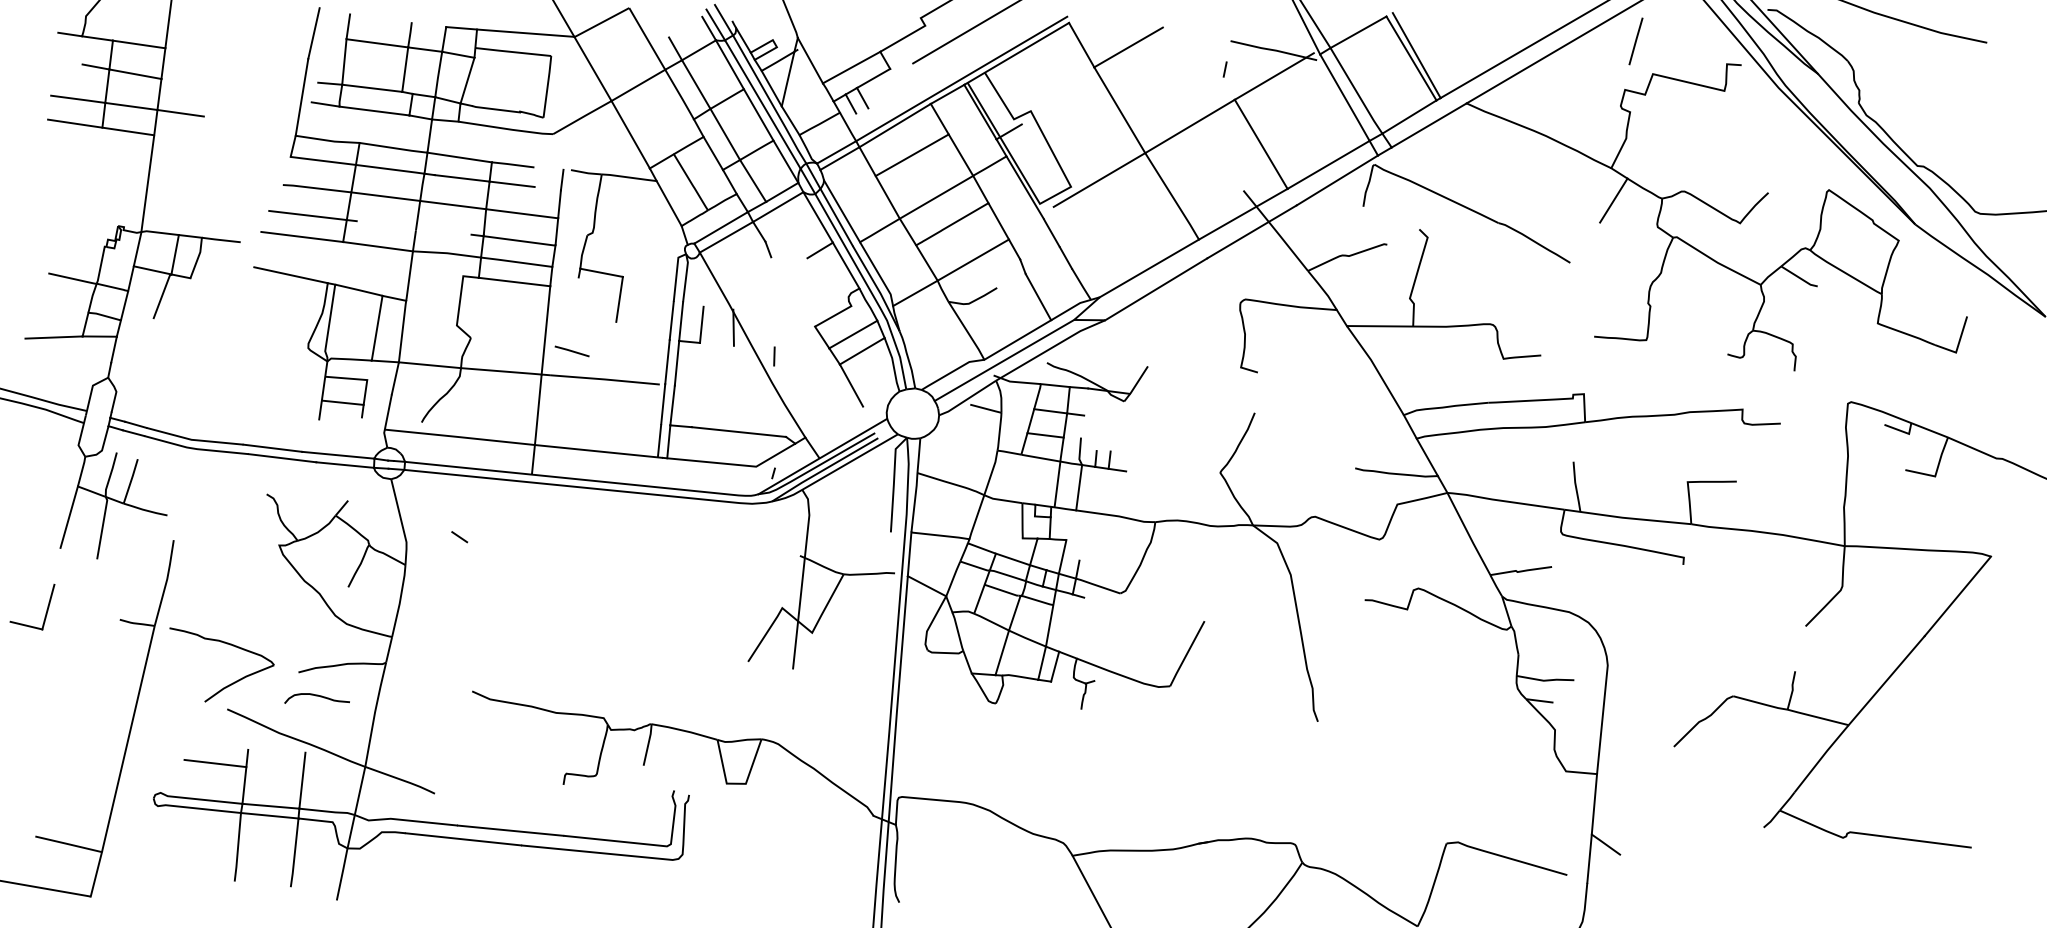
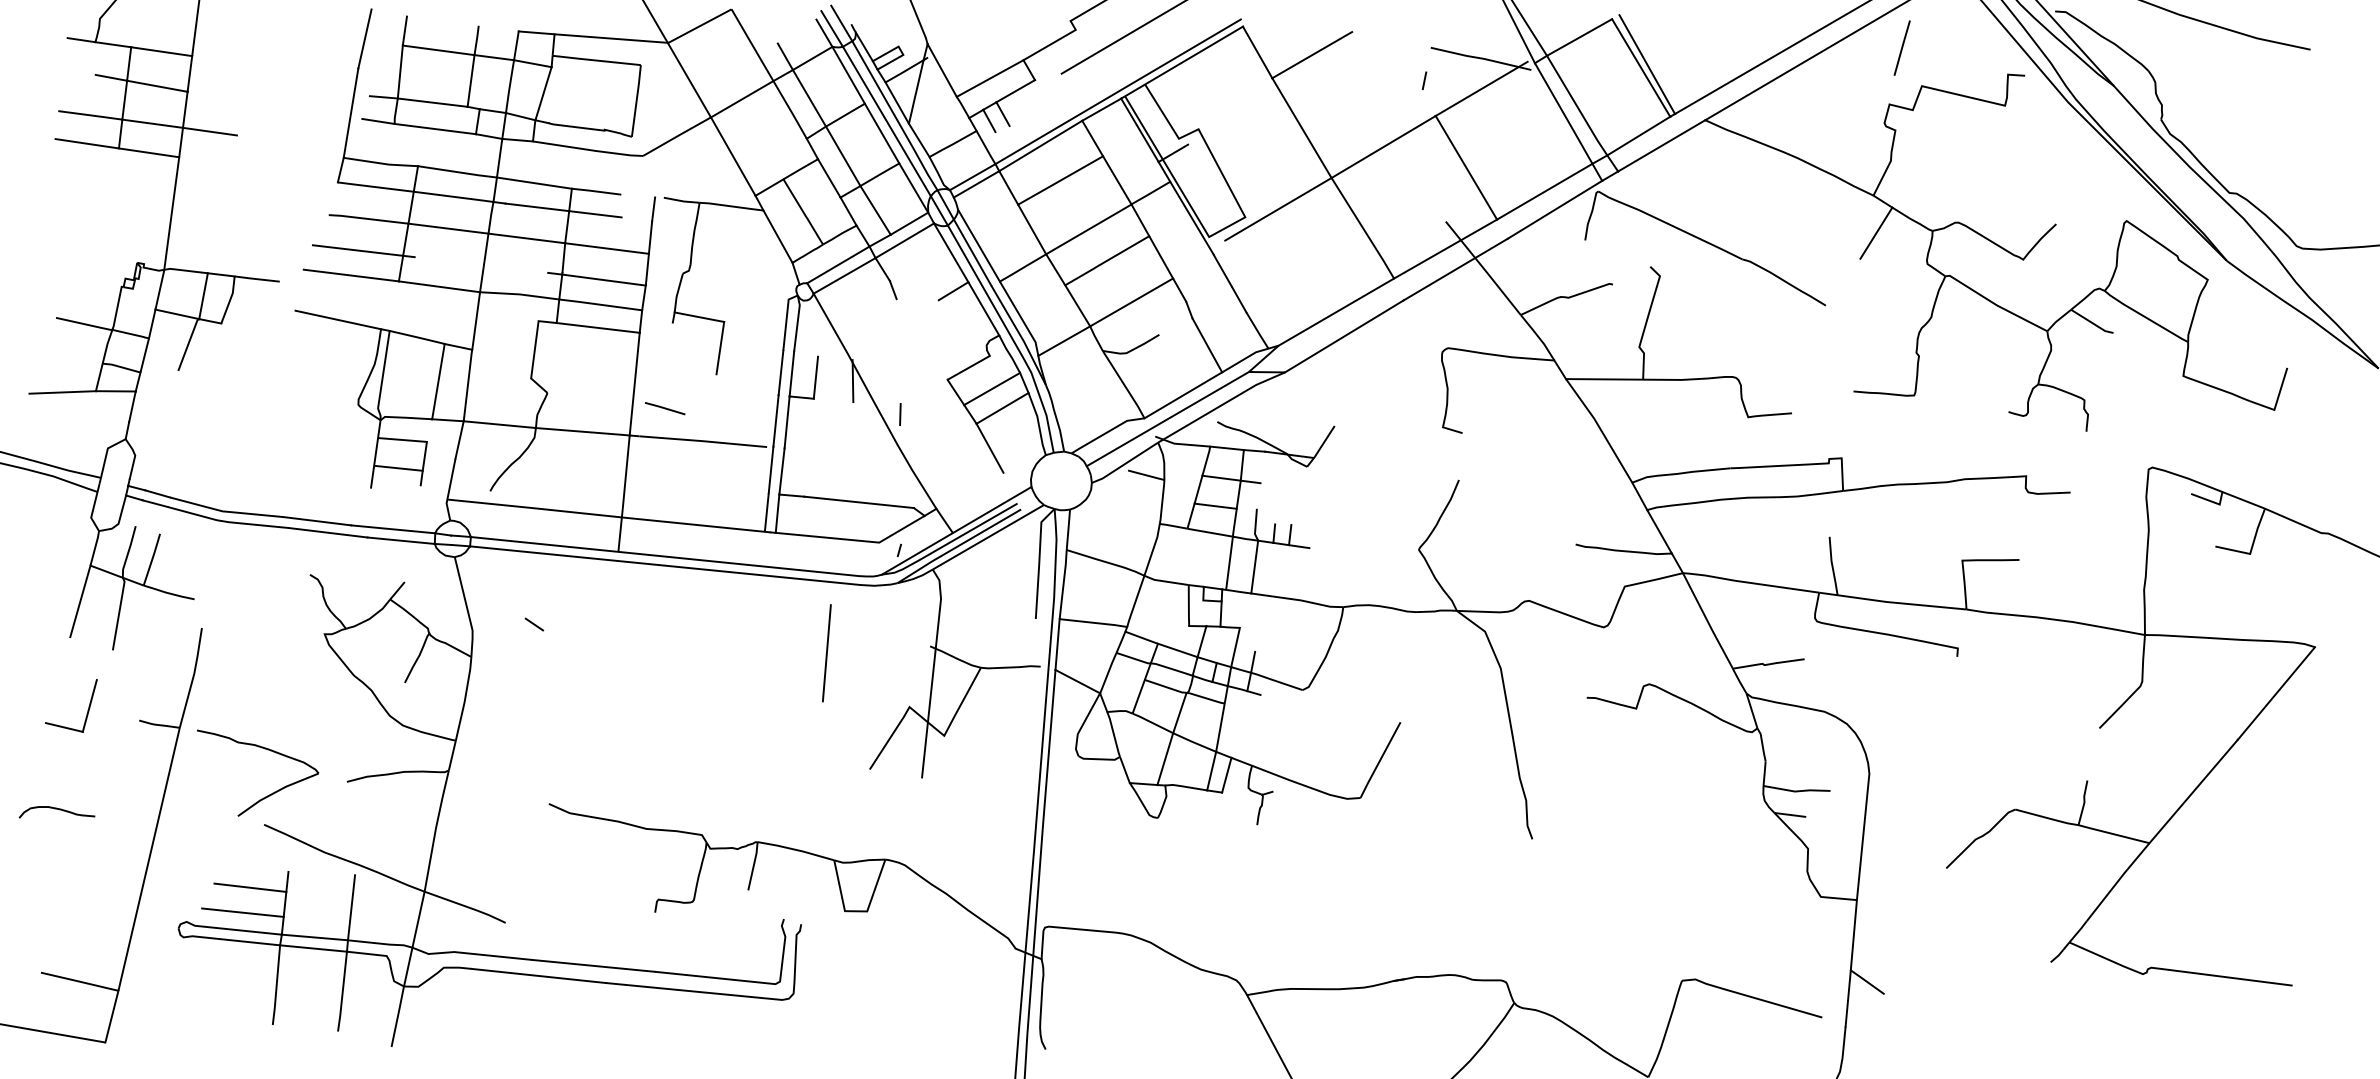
line: (710, 561) -> (826, 652), added
part: (46, 609) -> (87, 708), moved
curve: (316, 696) -> (56, 809), moved
line: (208, 784) -> (242, 912), added

